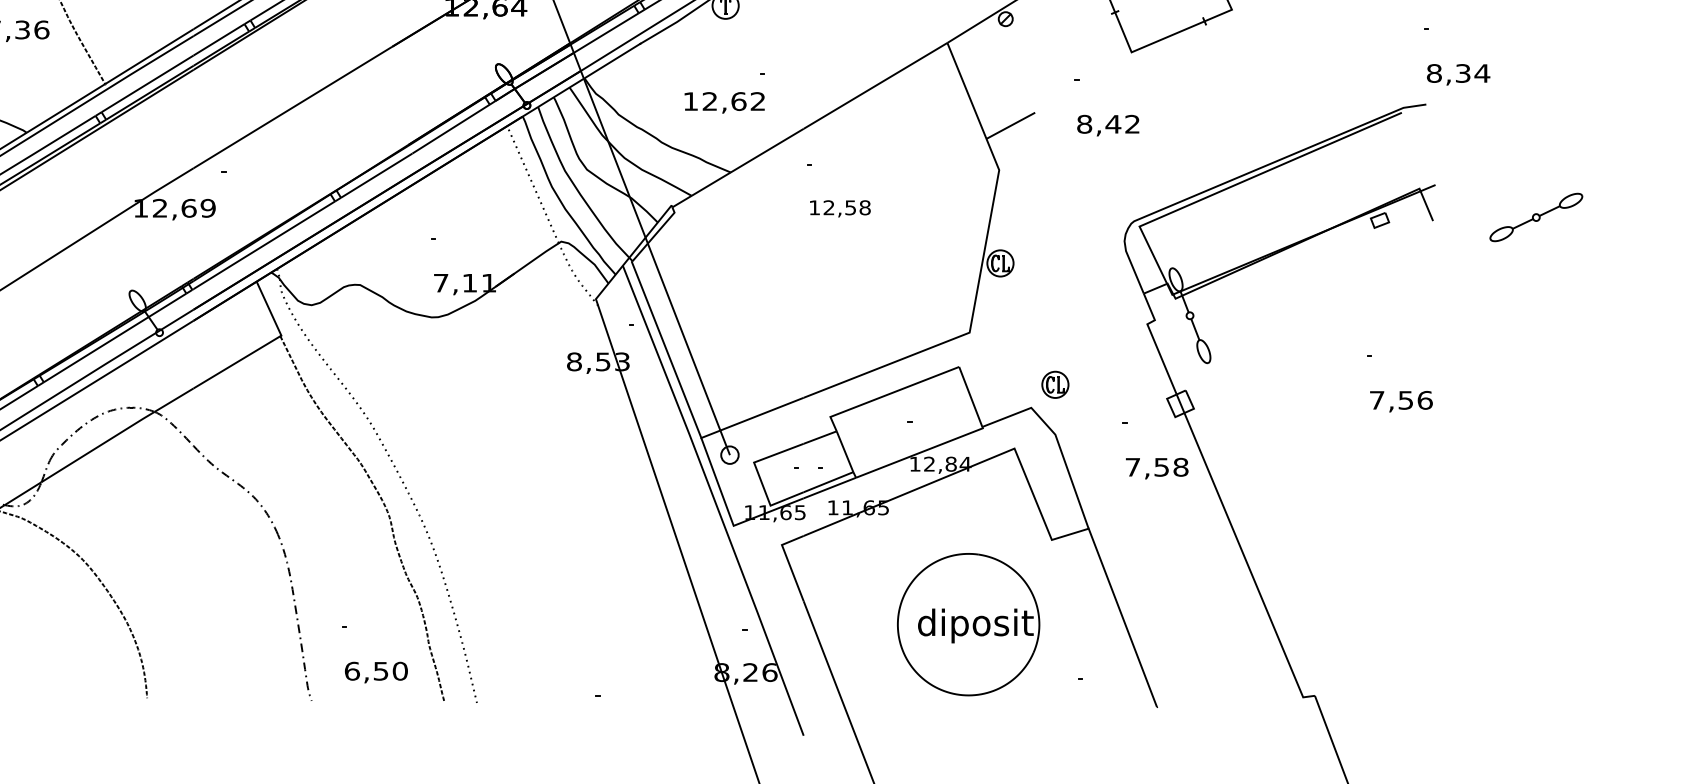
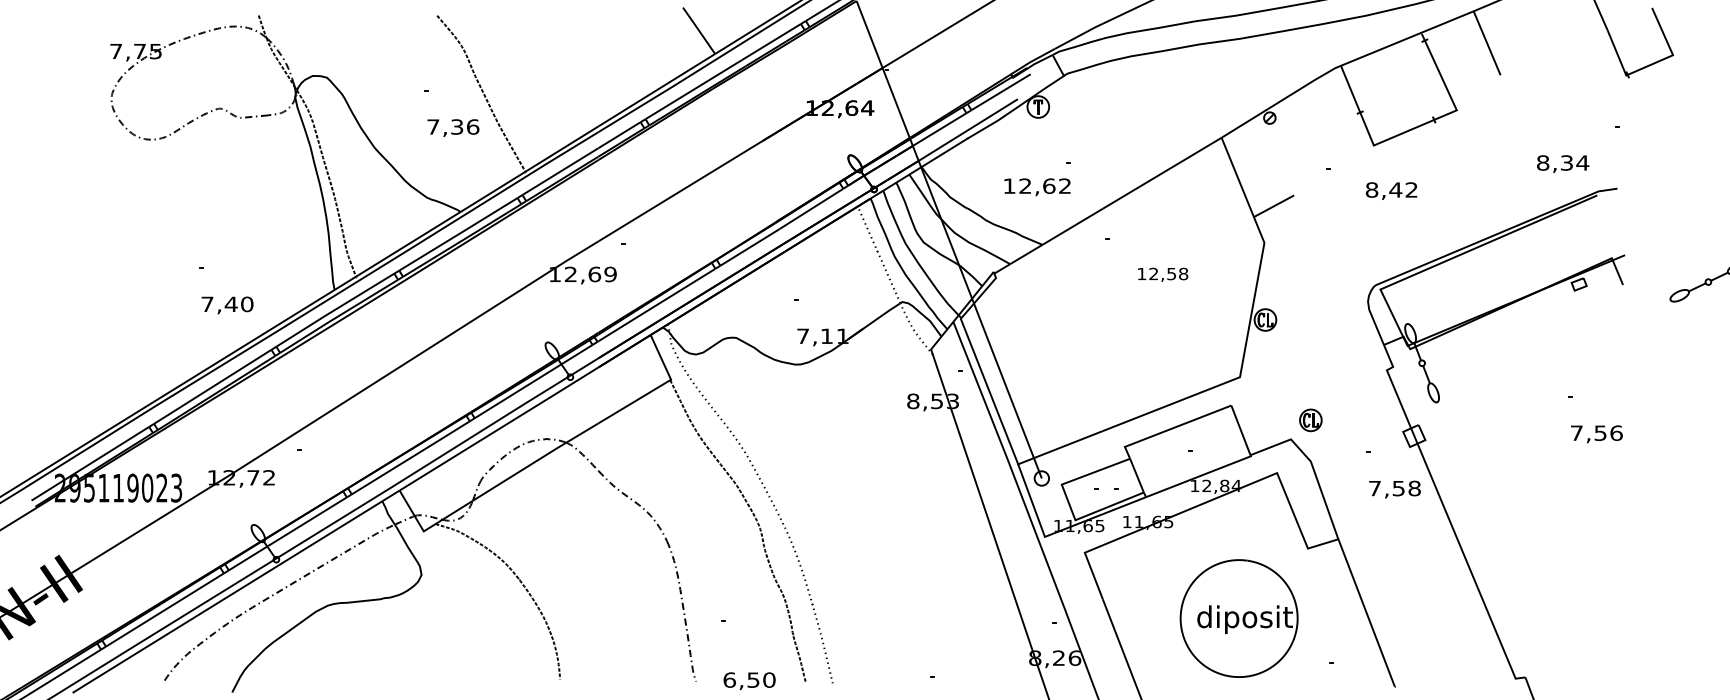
text: (1459, 74) -> (1563, 163), moved
text: (1108, 124) -> (1391, 190), moved
text: (840, 208) -> (1163, 274), moved
text: (376, 672) -> (749, 681), moved

